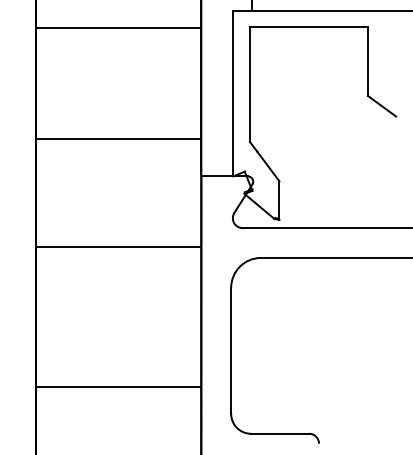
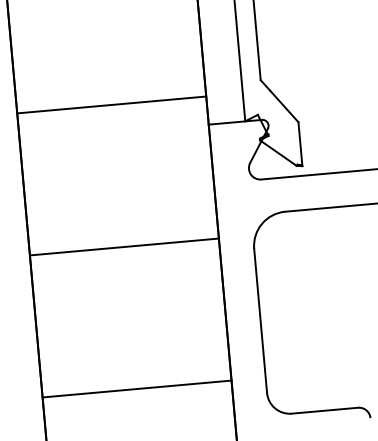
line: (118, 138) -> (111, 104), moved
line: (118, 247) -> (124, 247), moved
line: (118, 387) -> (136, 389), moved

